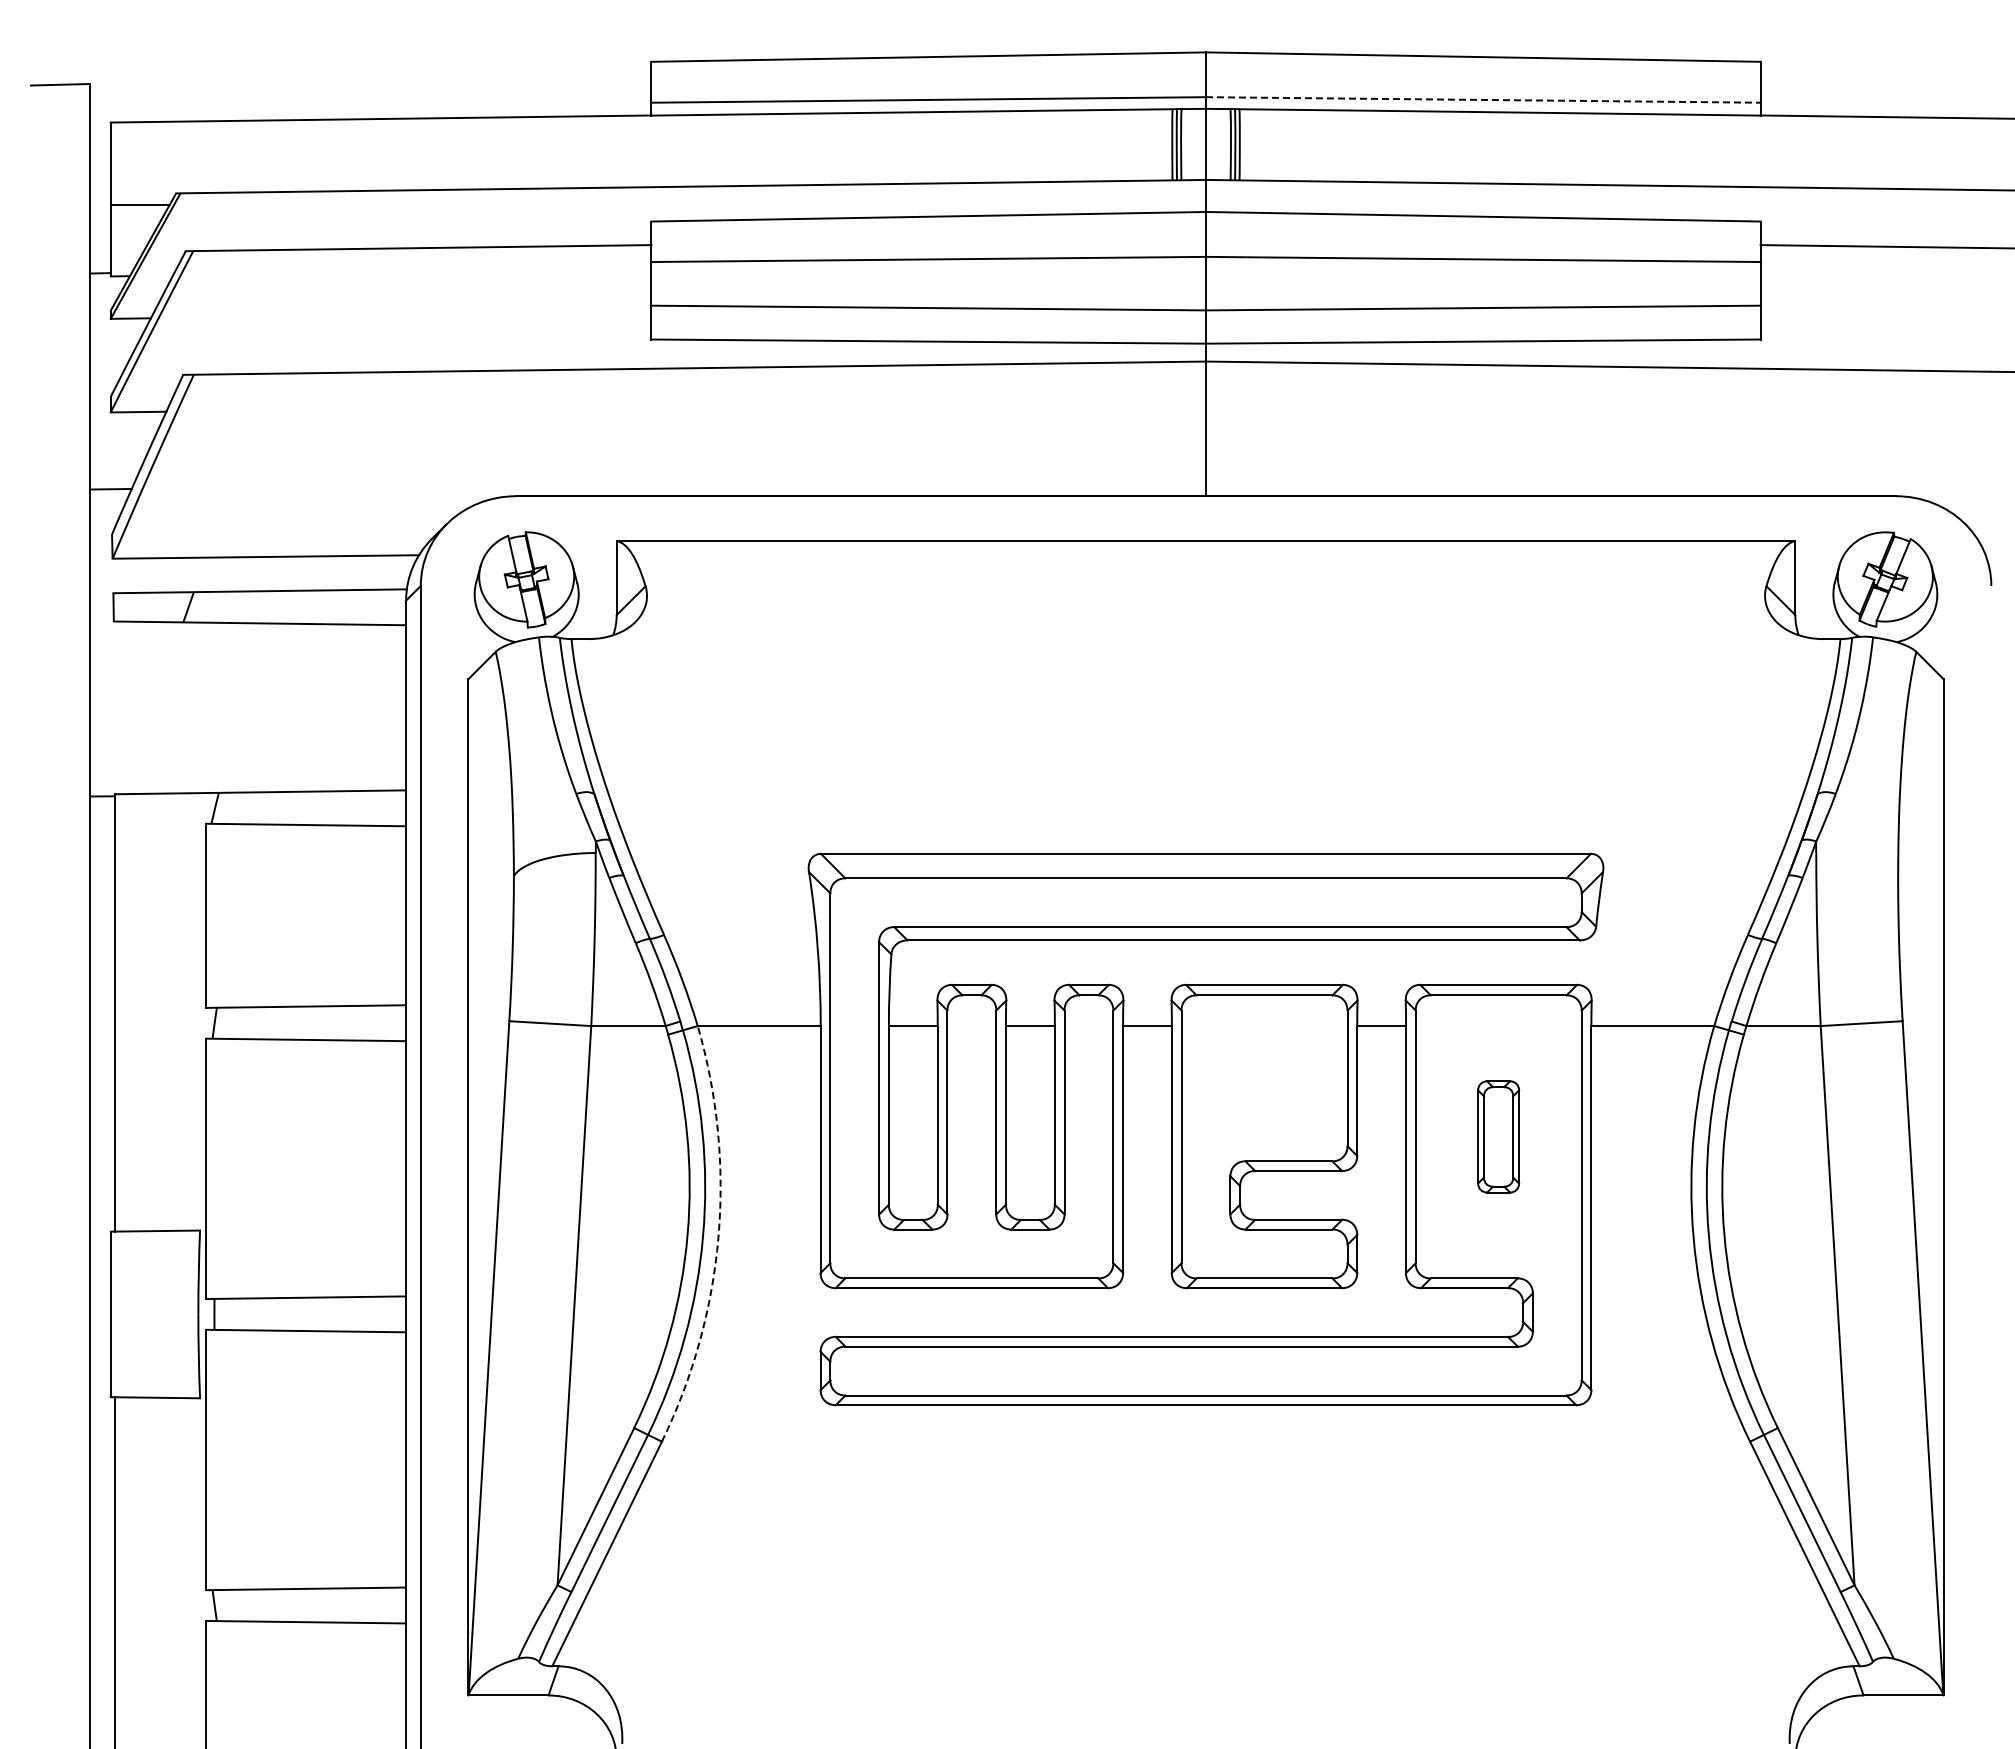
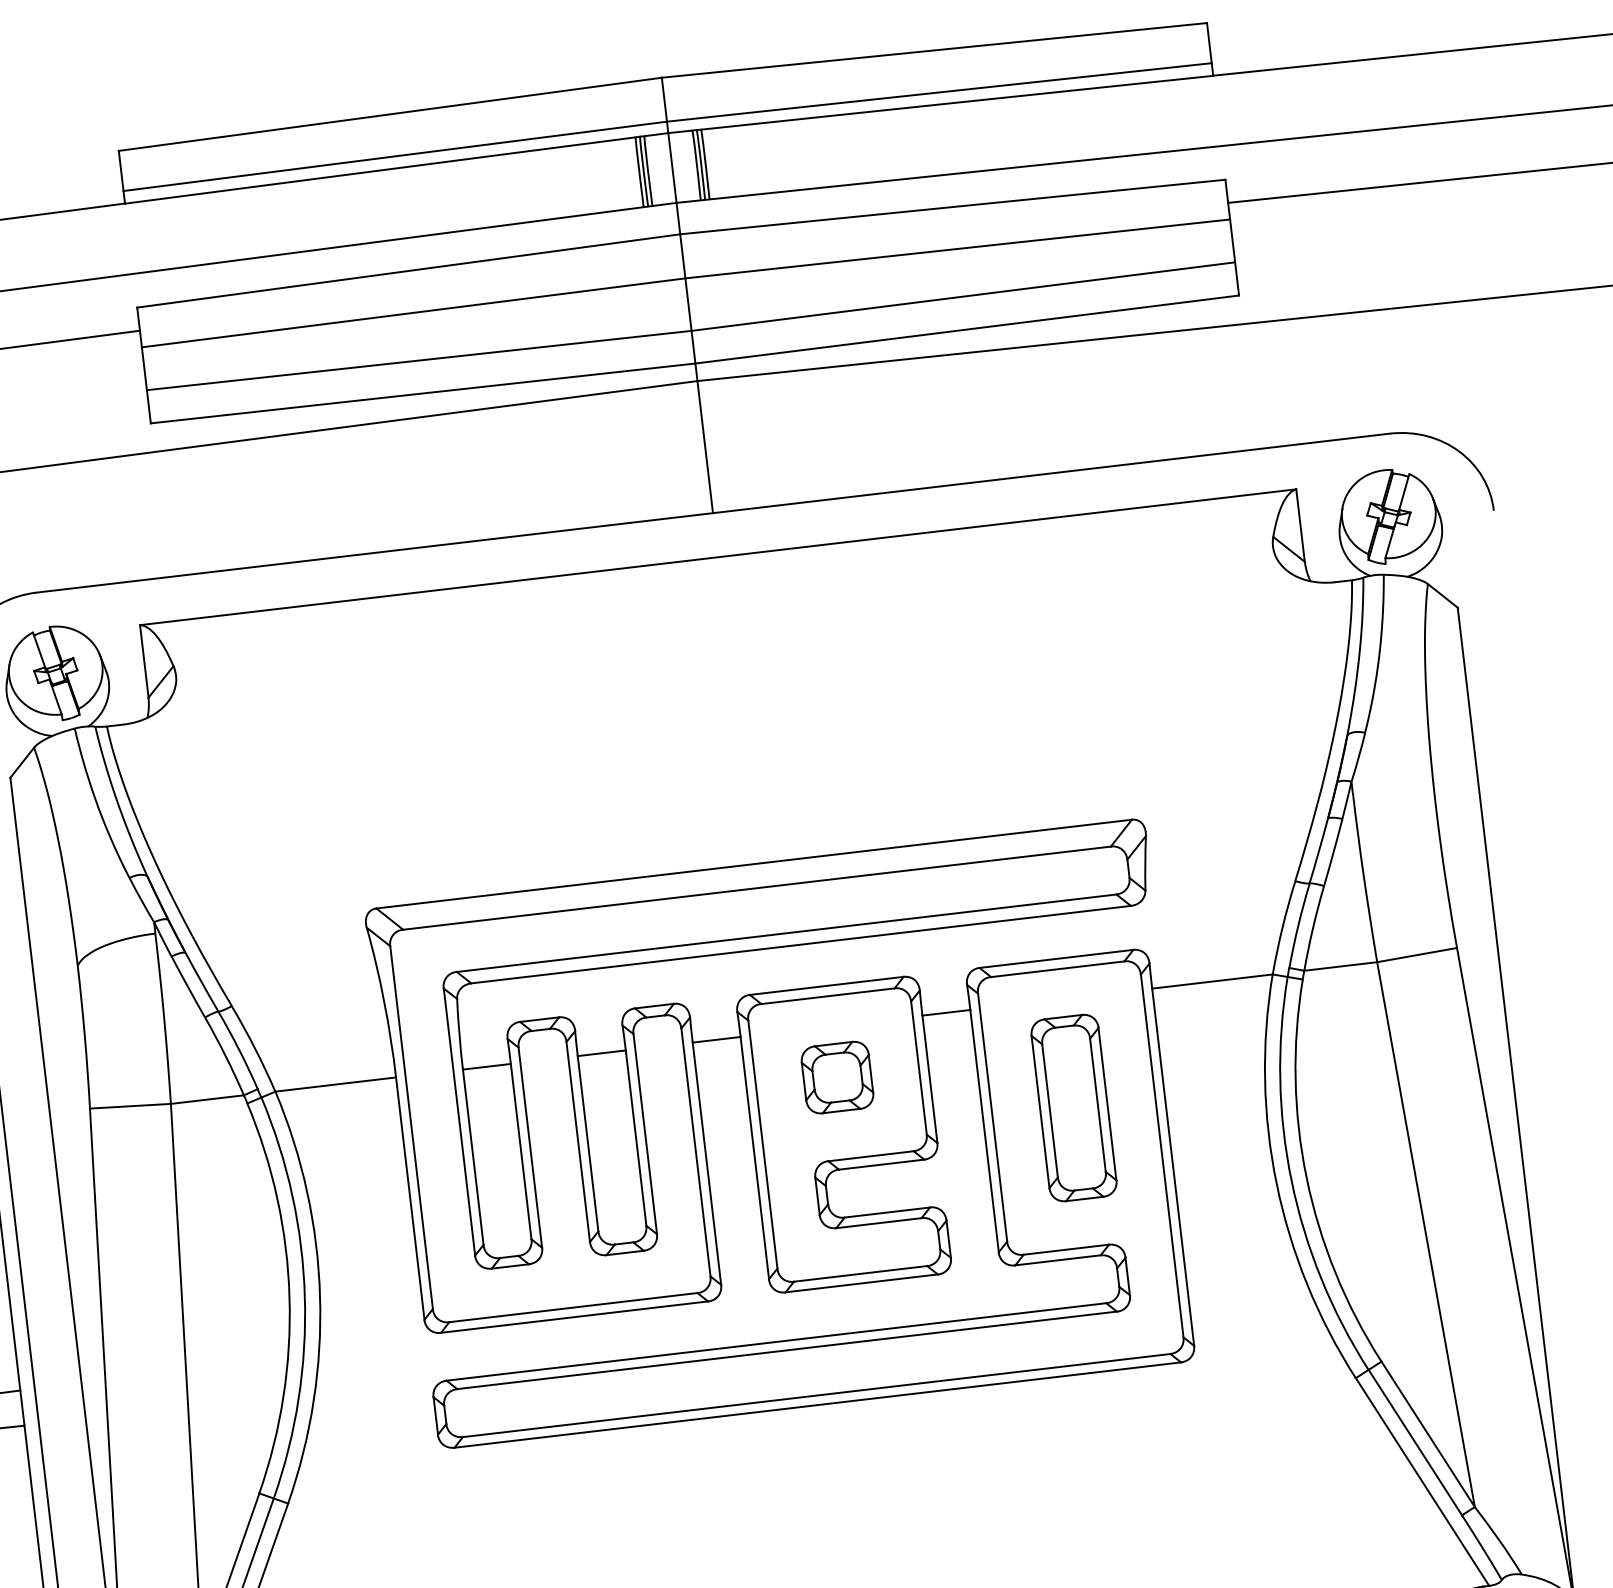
line: (1483, 99) -> (939, 91), dashed -> solid
part: (1264, 1078) -> (837, 1077), added
part: (1498, 1136) -> (1073, 1107), size x1.67
arc: (718, 1237) -> (320, 1296), dashed -> solid

